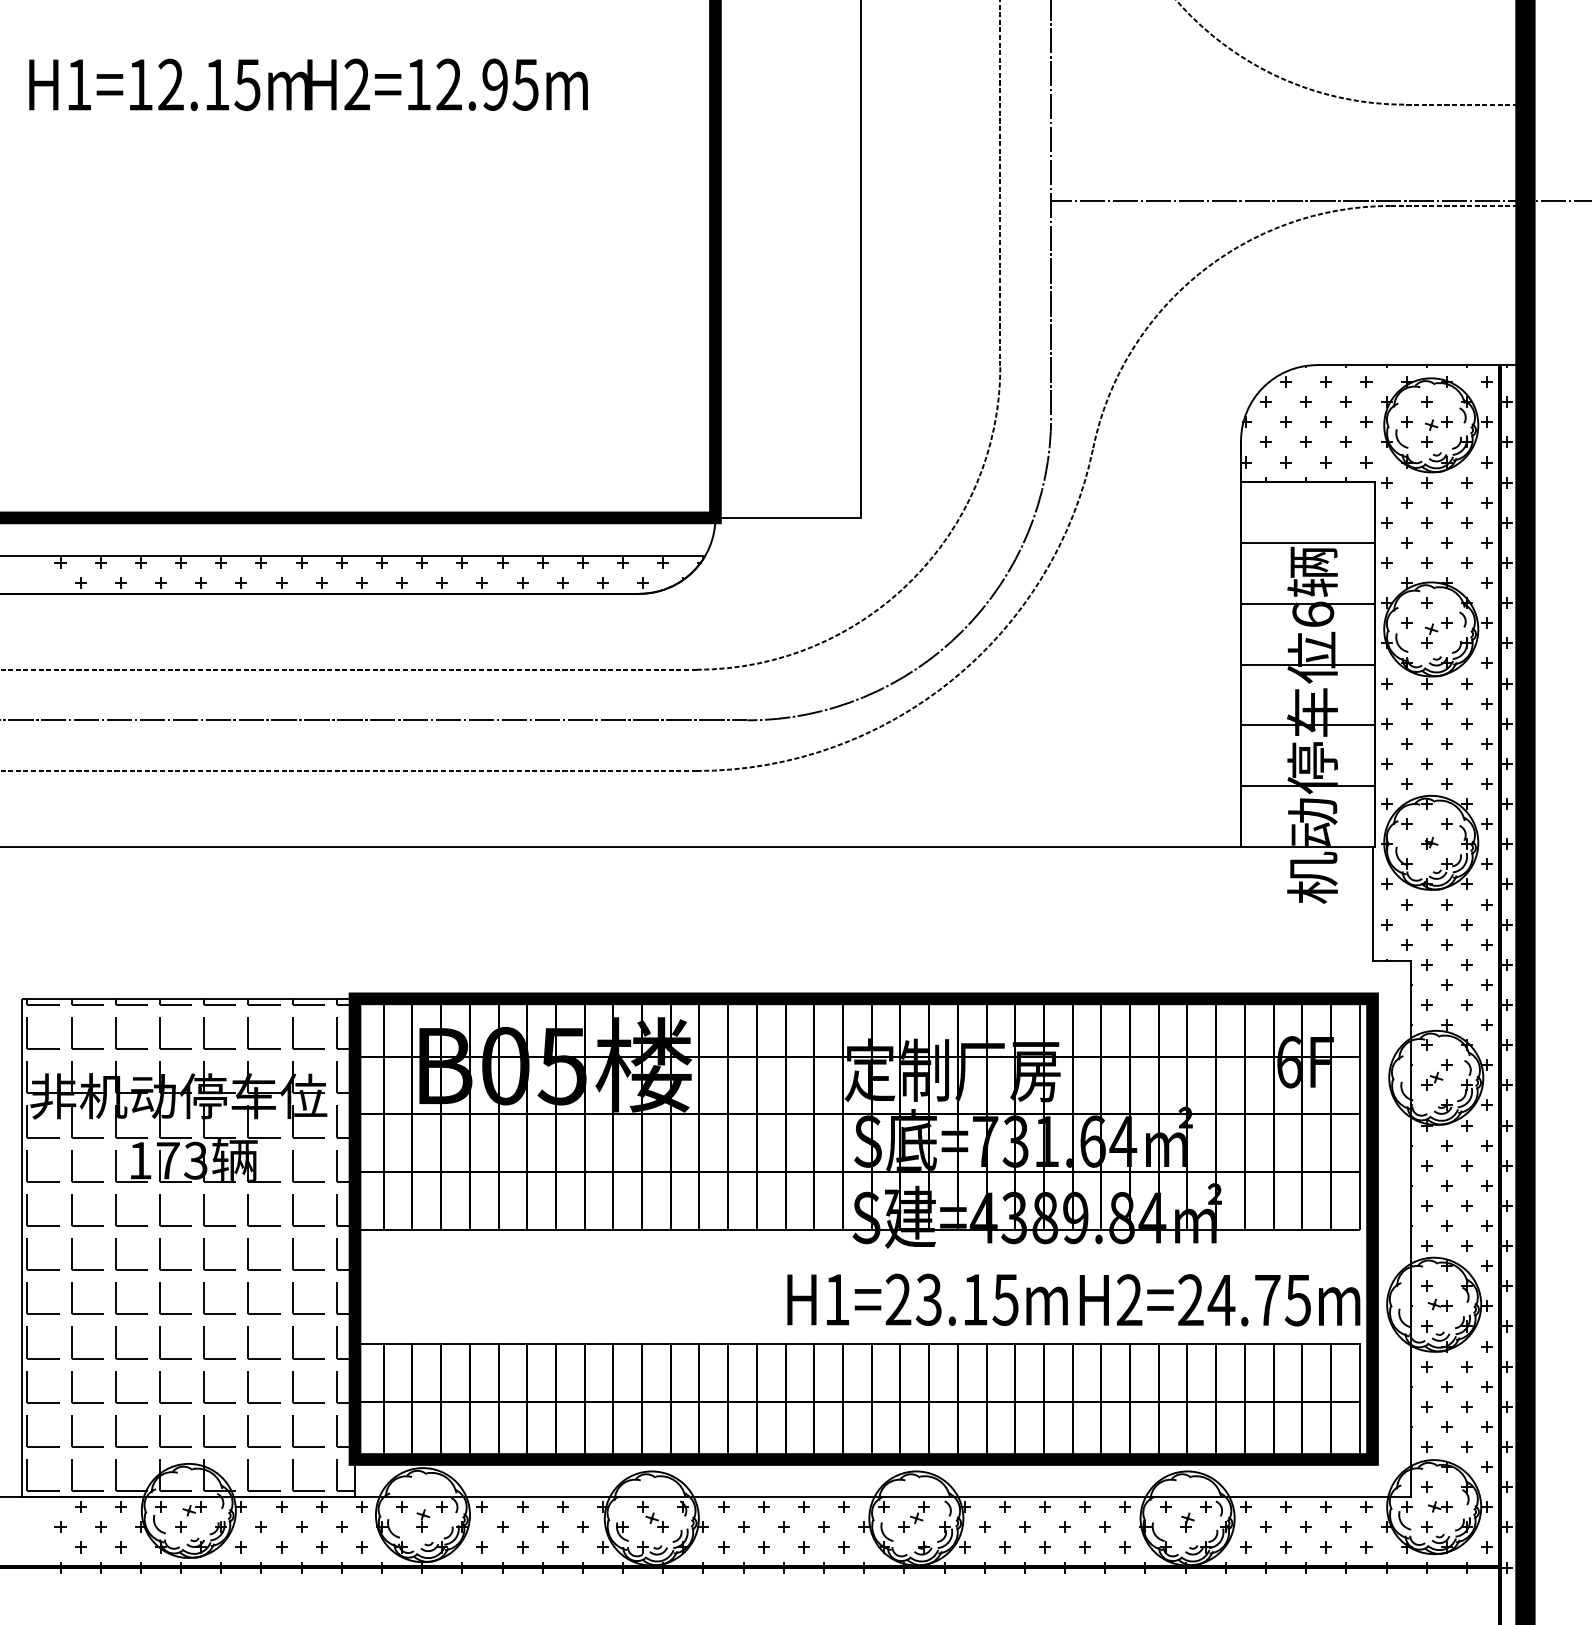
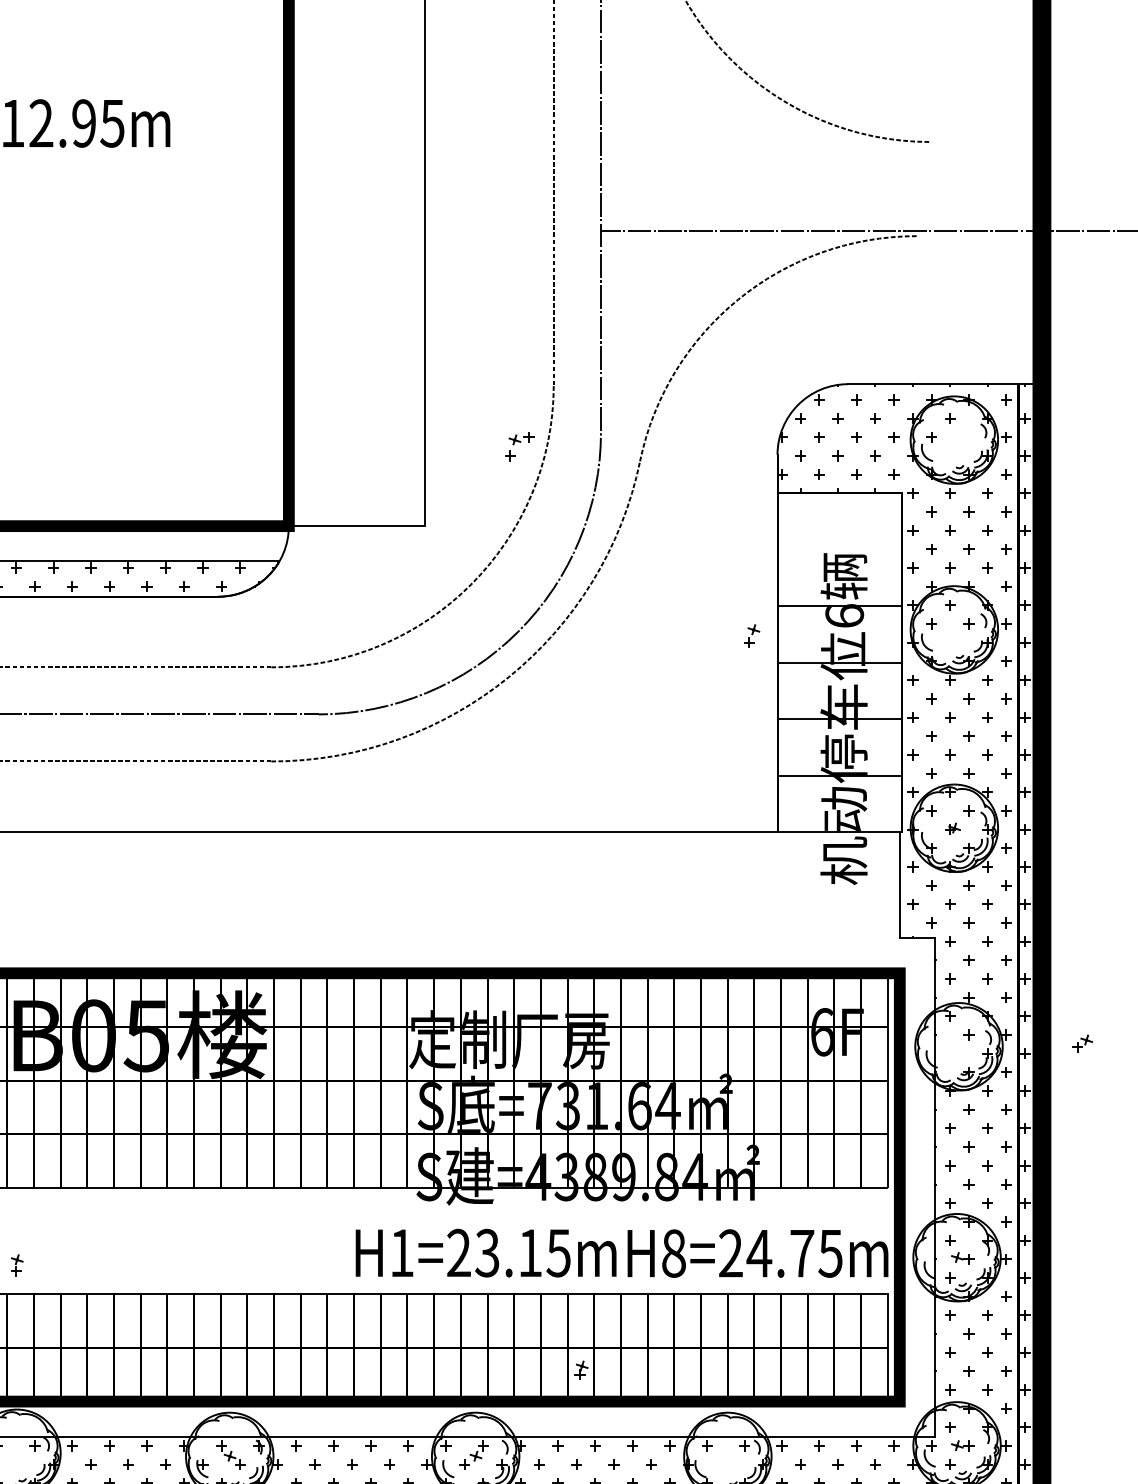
line: (1465, 104) -> (986, 141), removed
line: (1457, 205) -> (978, 235), removed
part: (1436, 431) -> (519, 445), moved
line: (1308, 543) -> (840, 549), removed
part: (1429, 635) -> (751, 635), moved
part: (1432, 1080) -> (1082, 1042), moved
text: (1129, 1300) -> (673, 1253), H2=24.75m -> H8=24.75m
part: (422, 1520) -> (16, 1264), moved
part: (1187, 1522) -> (581, 1369), moved

